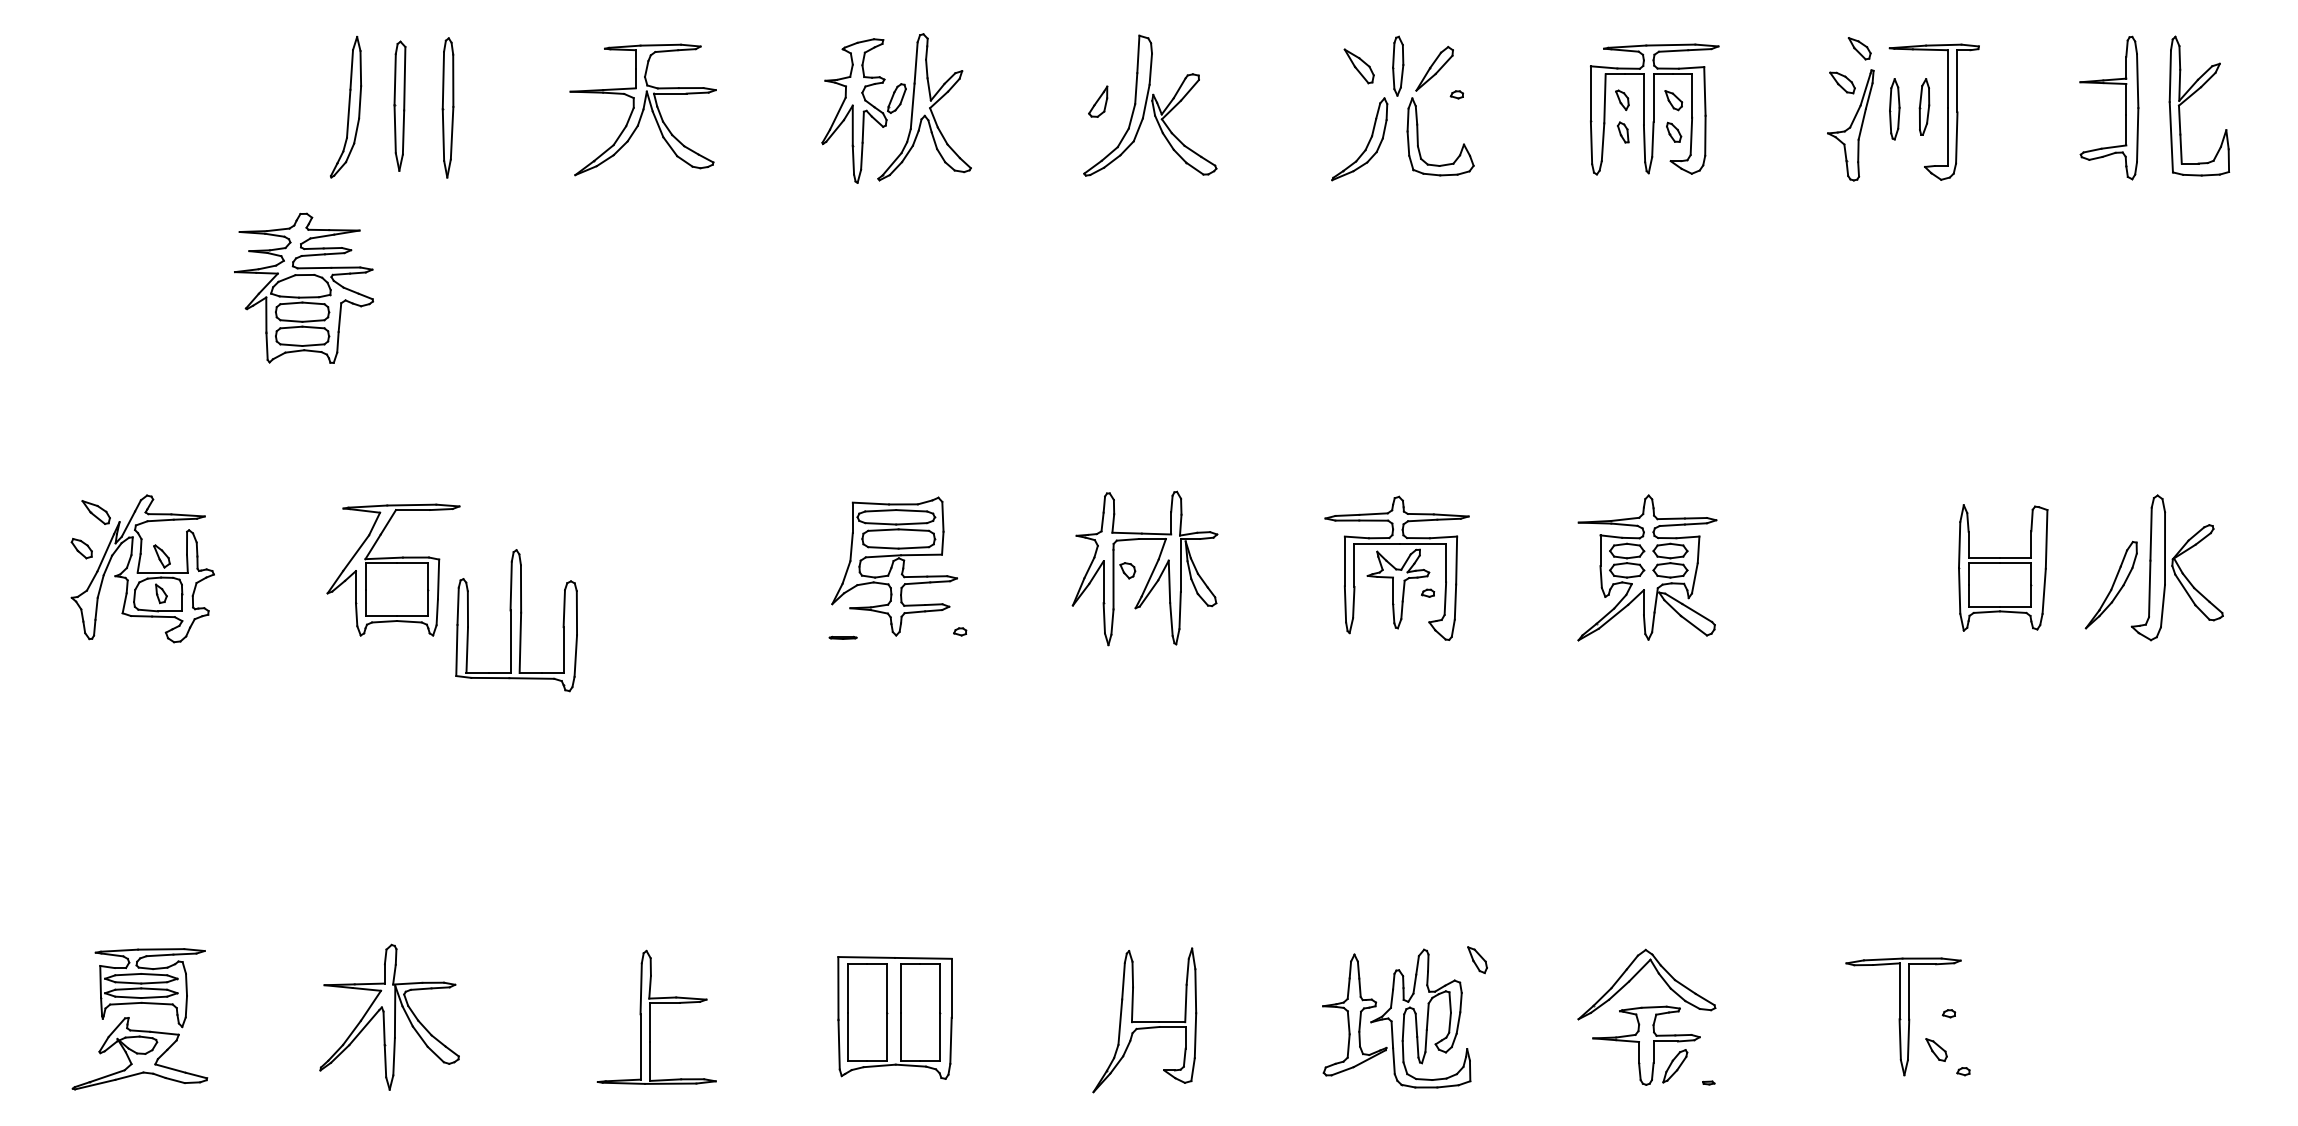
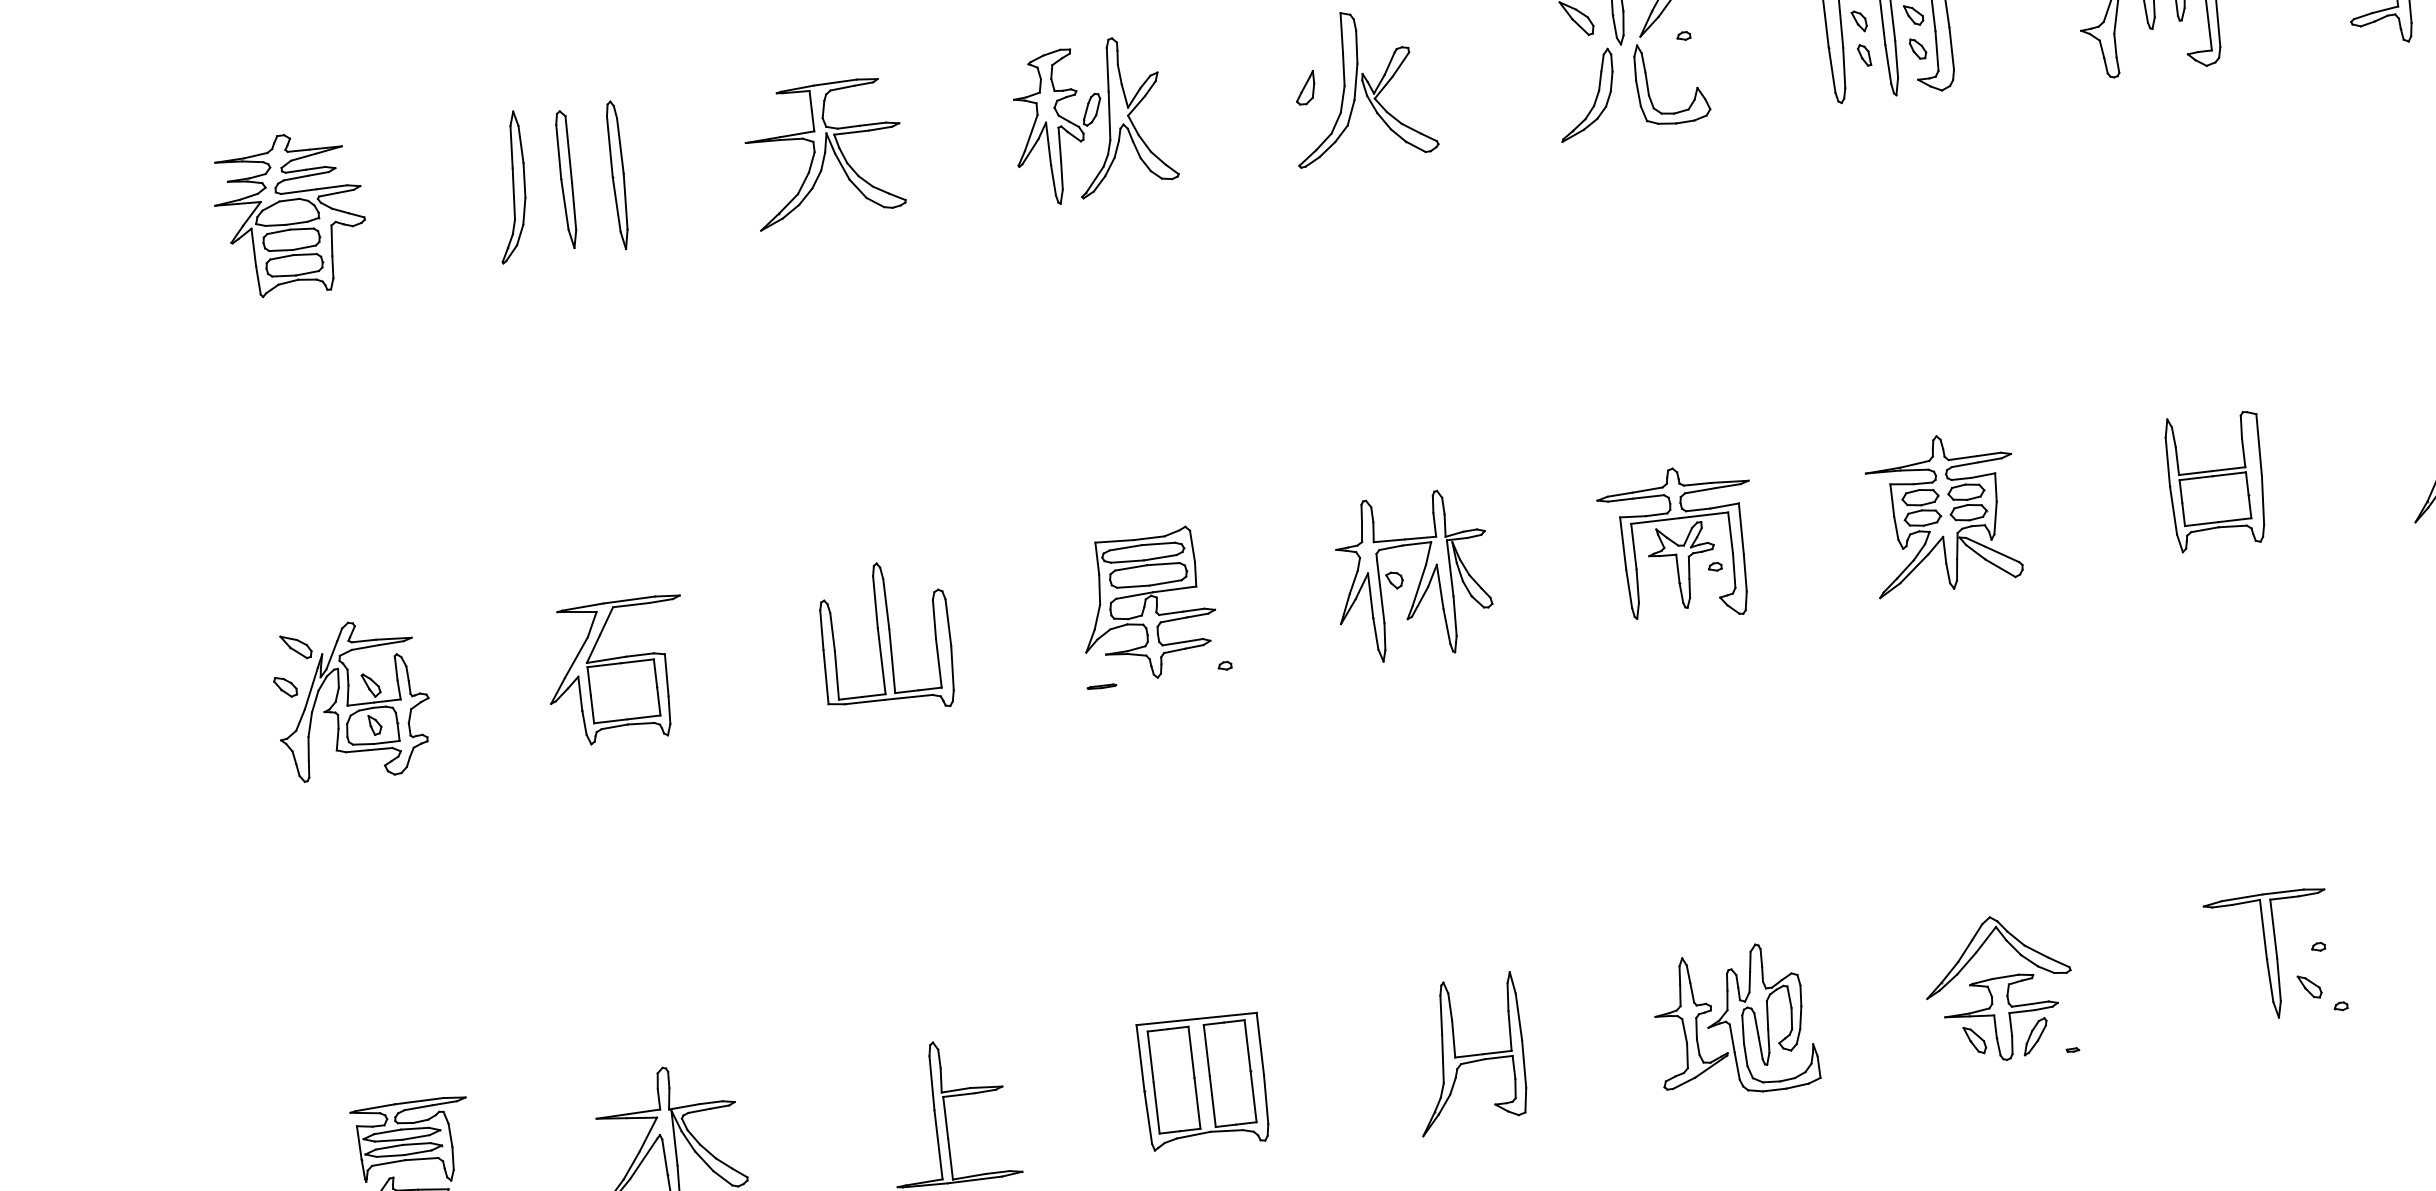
part: (304, 287) -> (290, 213), moved
part: (2003, 567) -> (2217, 480), moved
part: (516, 620) -> (885, 637), moved
part: (1477, 960) -> (1975, 1040), moved

